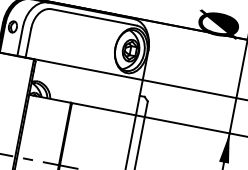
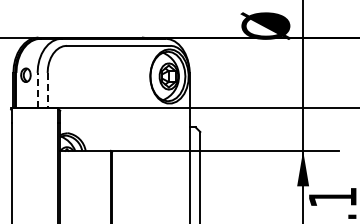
line: (20, 41) -> (37, 90), solid -> dashed
line: (28, 42) -> (47, 90), solid -> dashed

